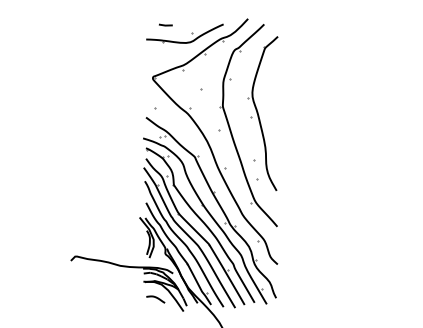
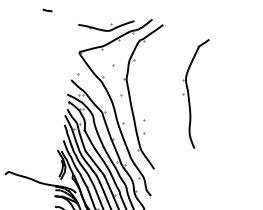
line: (165, 24) -> (47, 10), moved
part: (262, 113) -> (191, 92), moved

